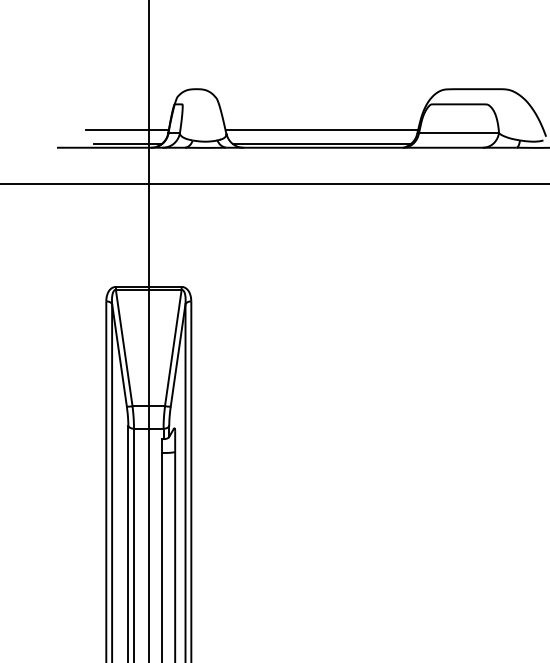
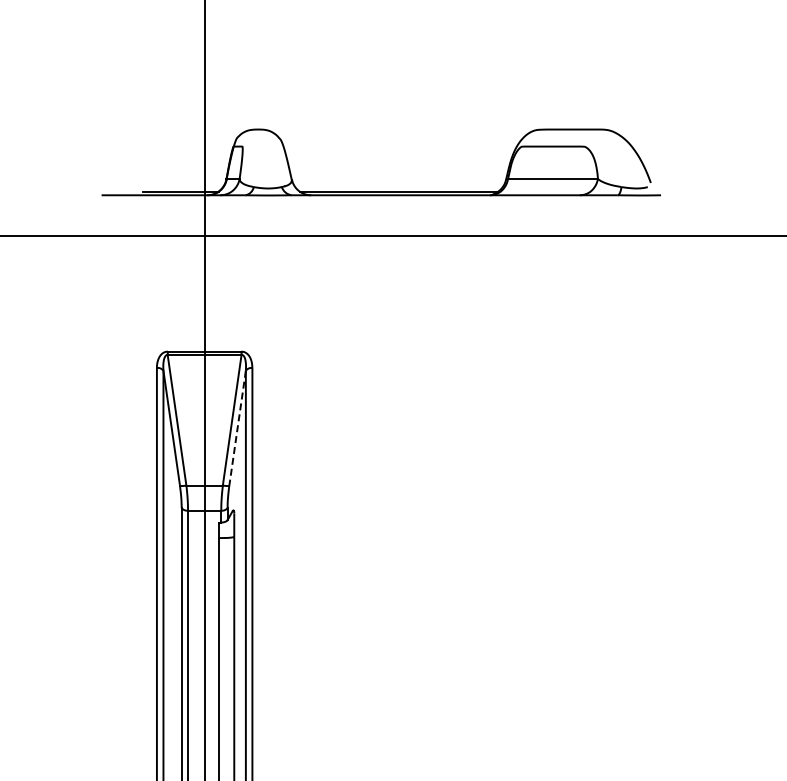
line: (127, 130) -> (180, 175), removed
line: (321, 130) -> (398, 175), removed
line: (178, 355) -> (237, 428), solid -> dashed

